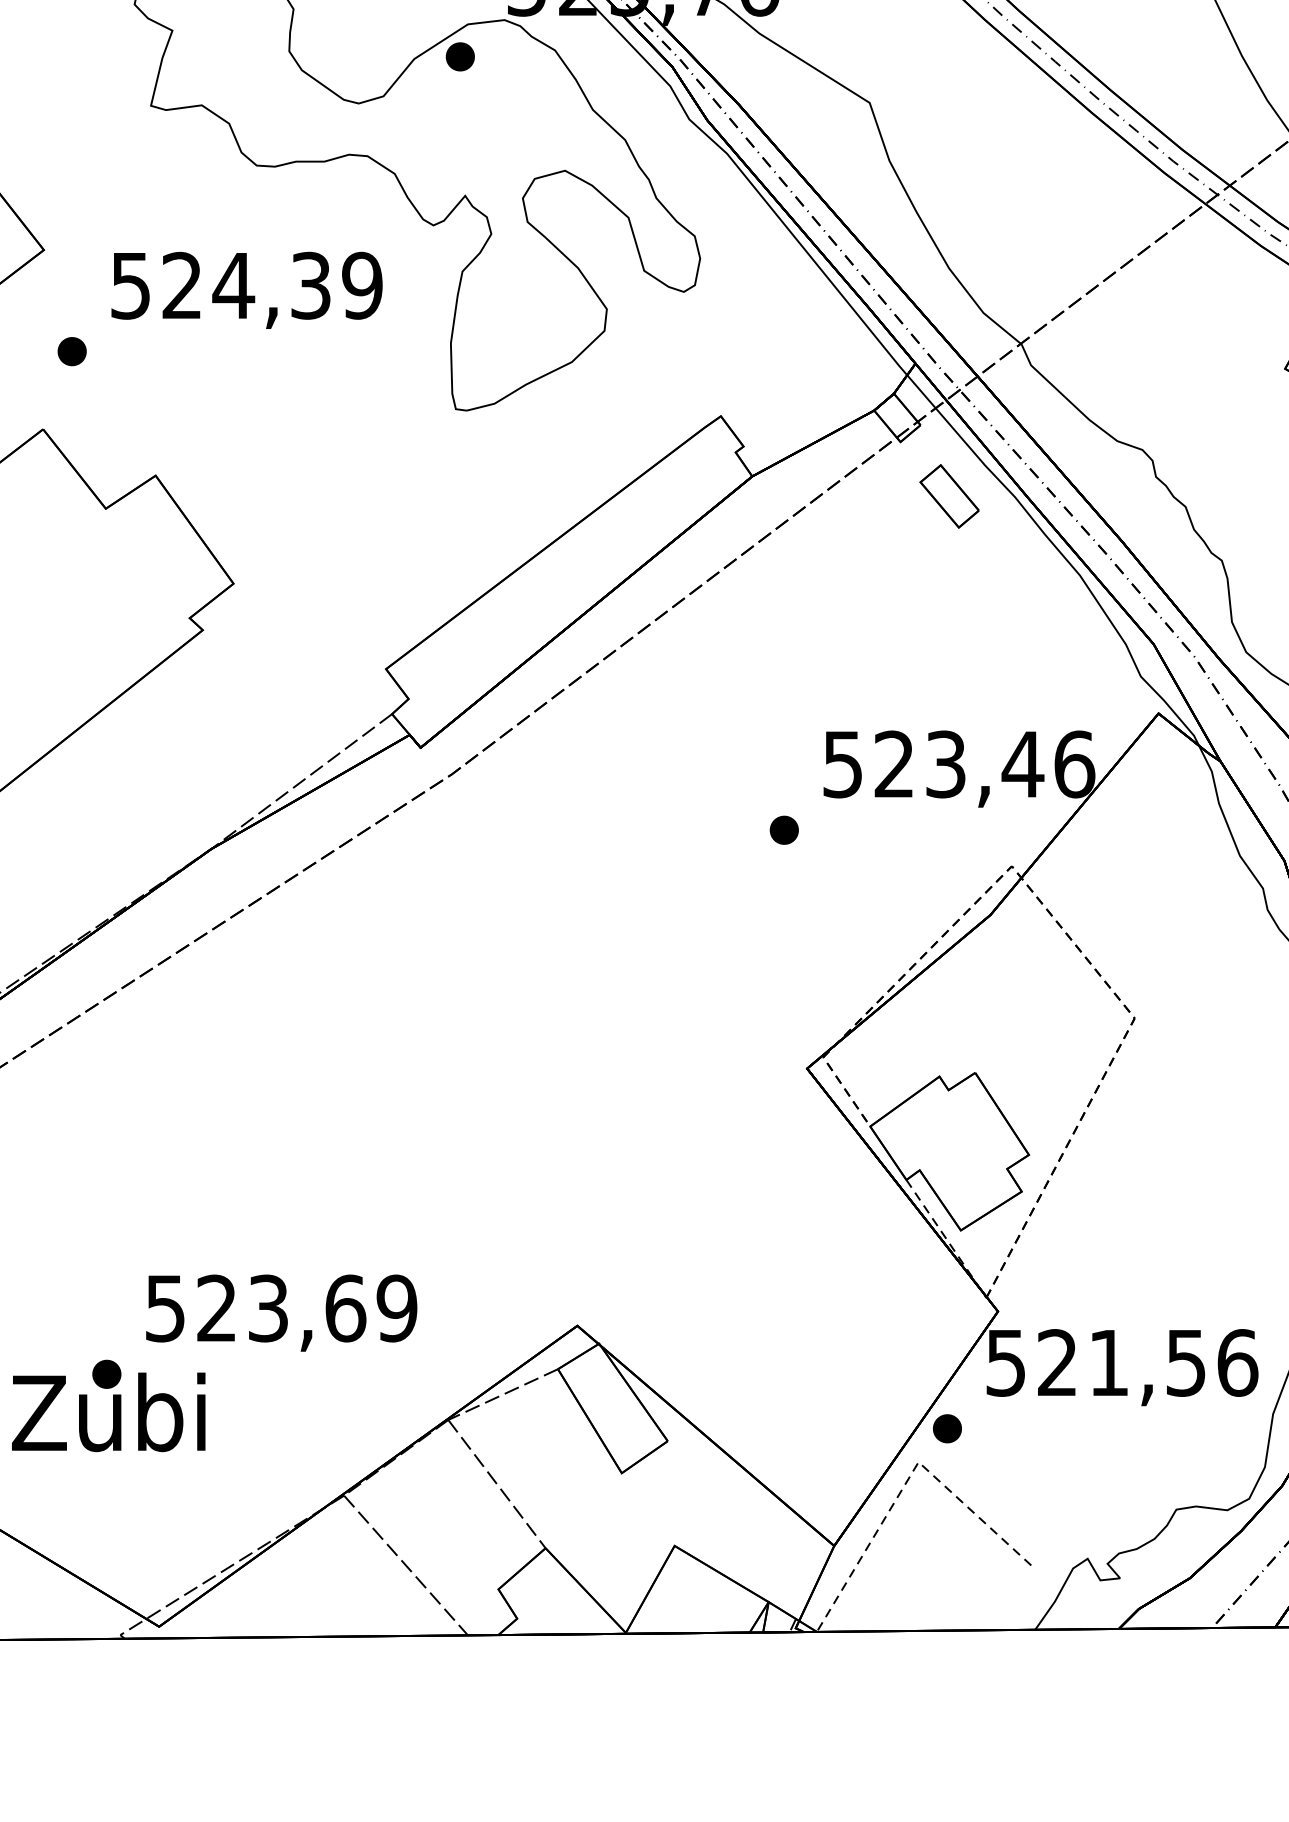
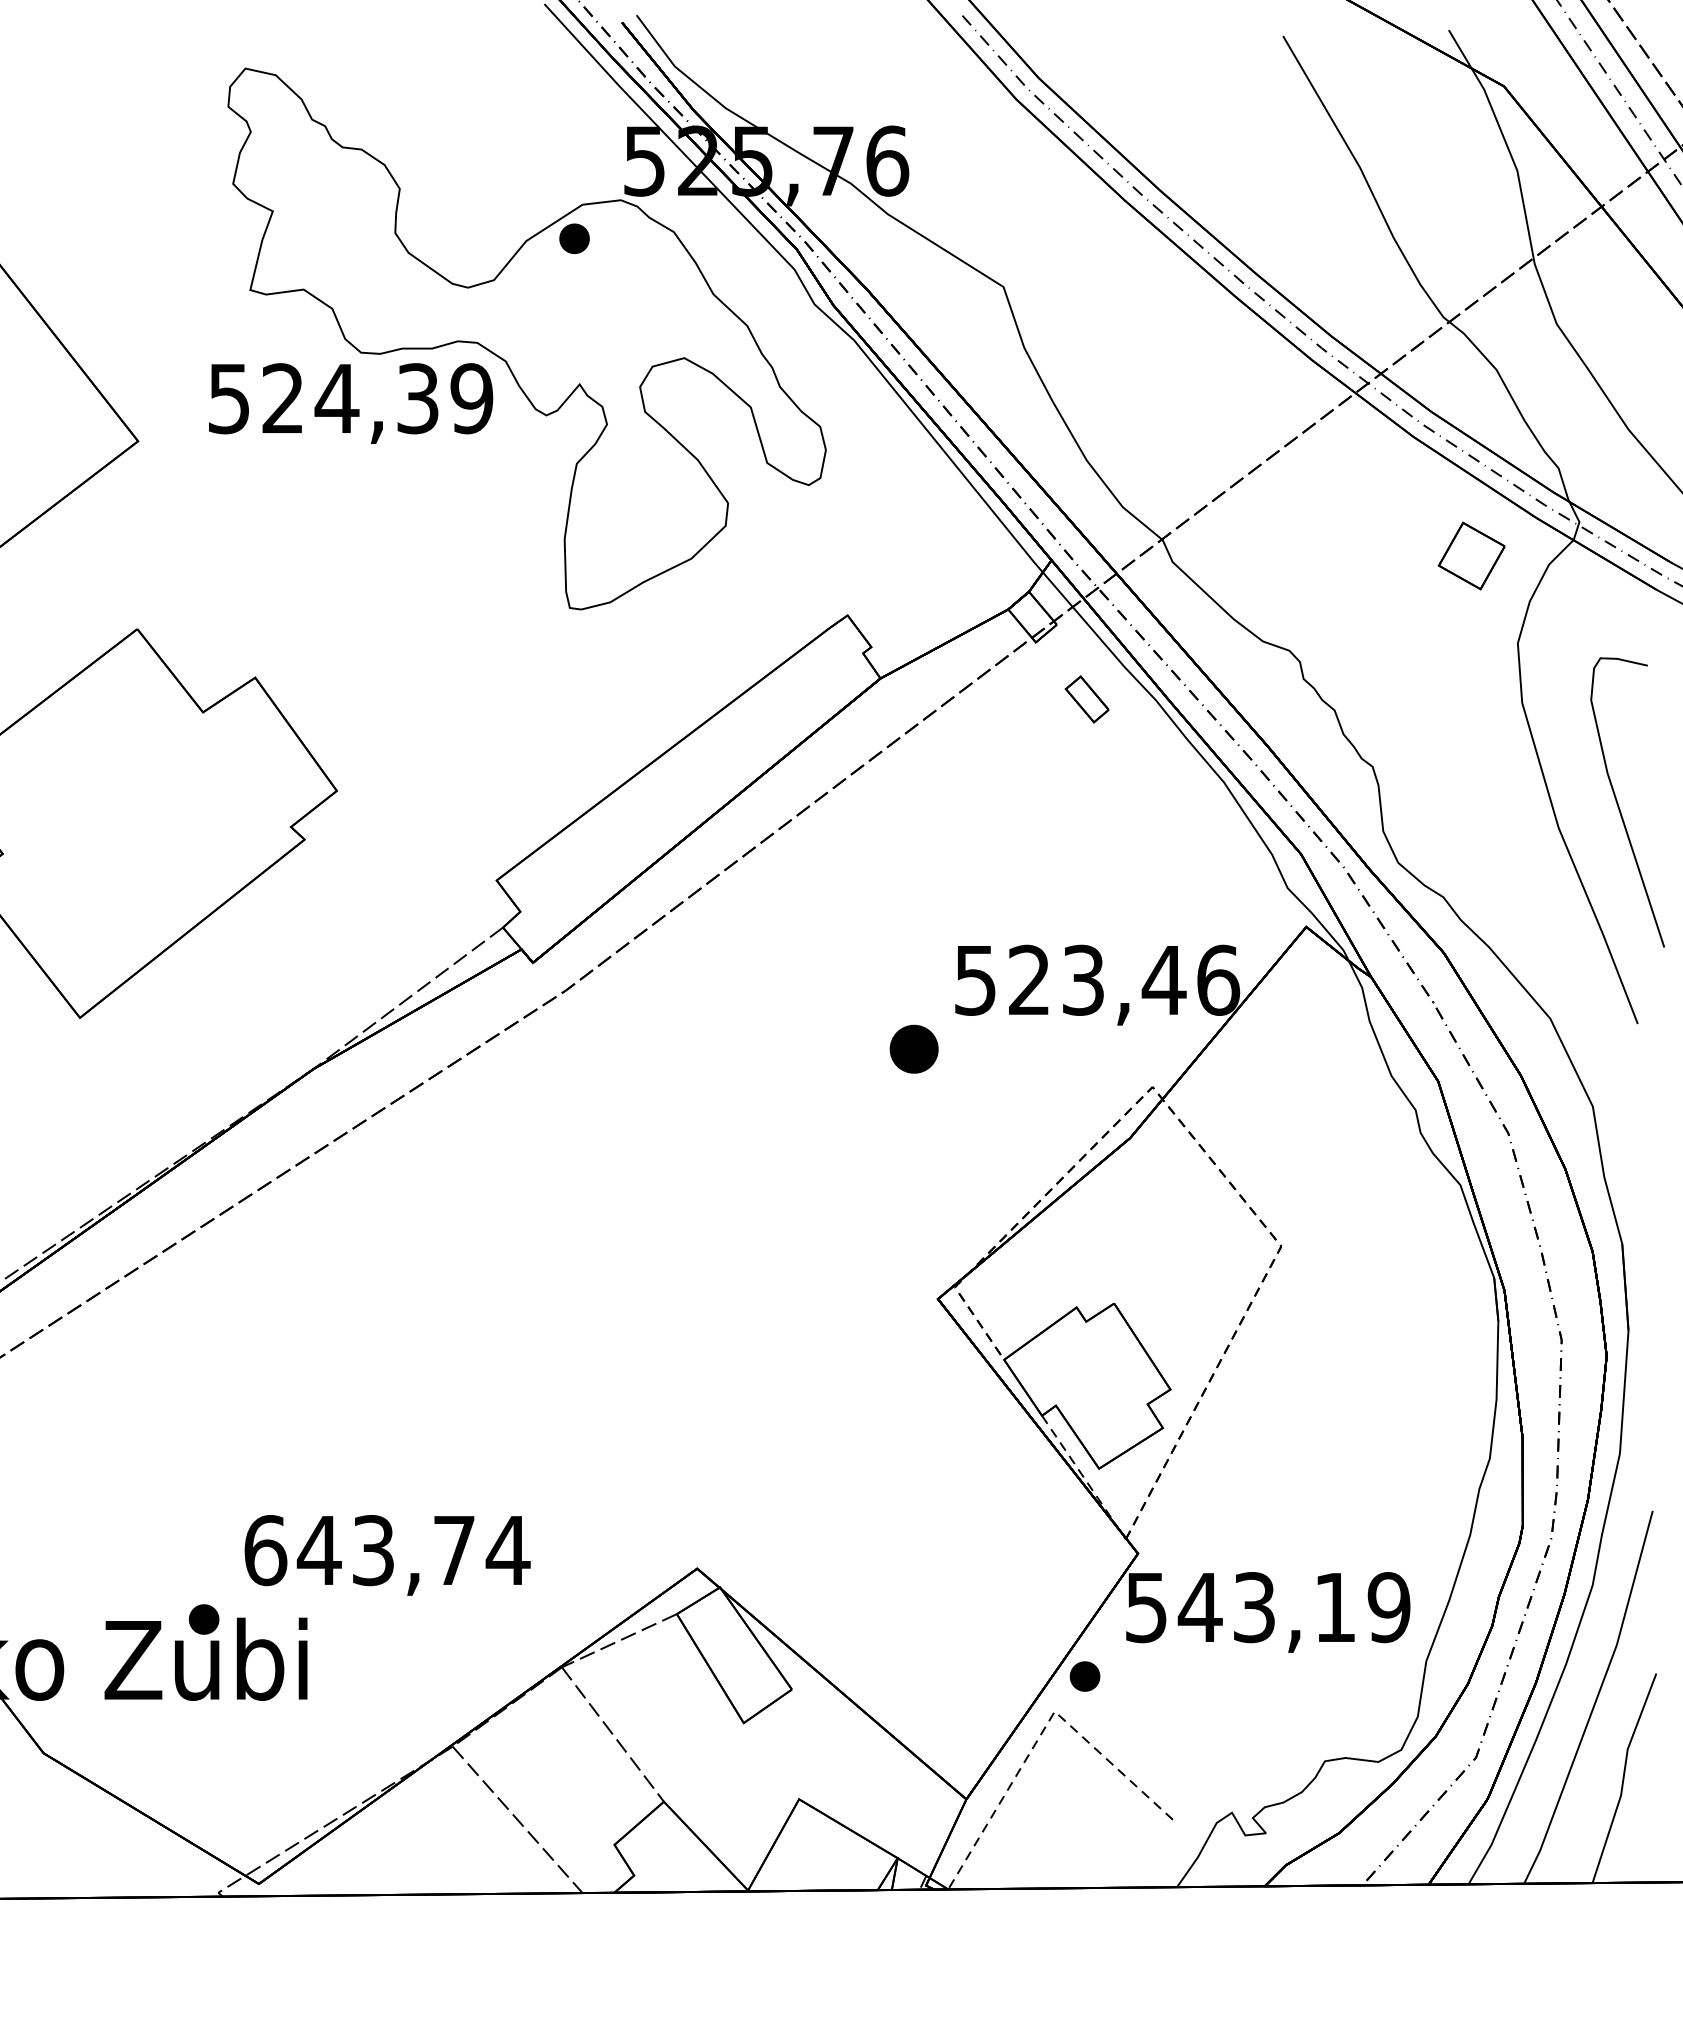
text: (247, 290) -> (351, 403), moved
part: (71, 351) -> (167, 547), removed
part: (948, 496) -> (1086, 699), size x0.7
part: (783, 830) -> (913, 1049), size x1.6
text: (281, 1308) -> (387, 1550), 523,69 -> 643,74
text: (1147, 1362) -> (1294, 1607), 521,56 -> 543,19

